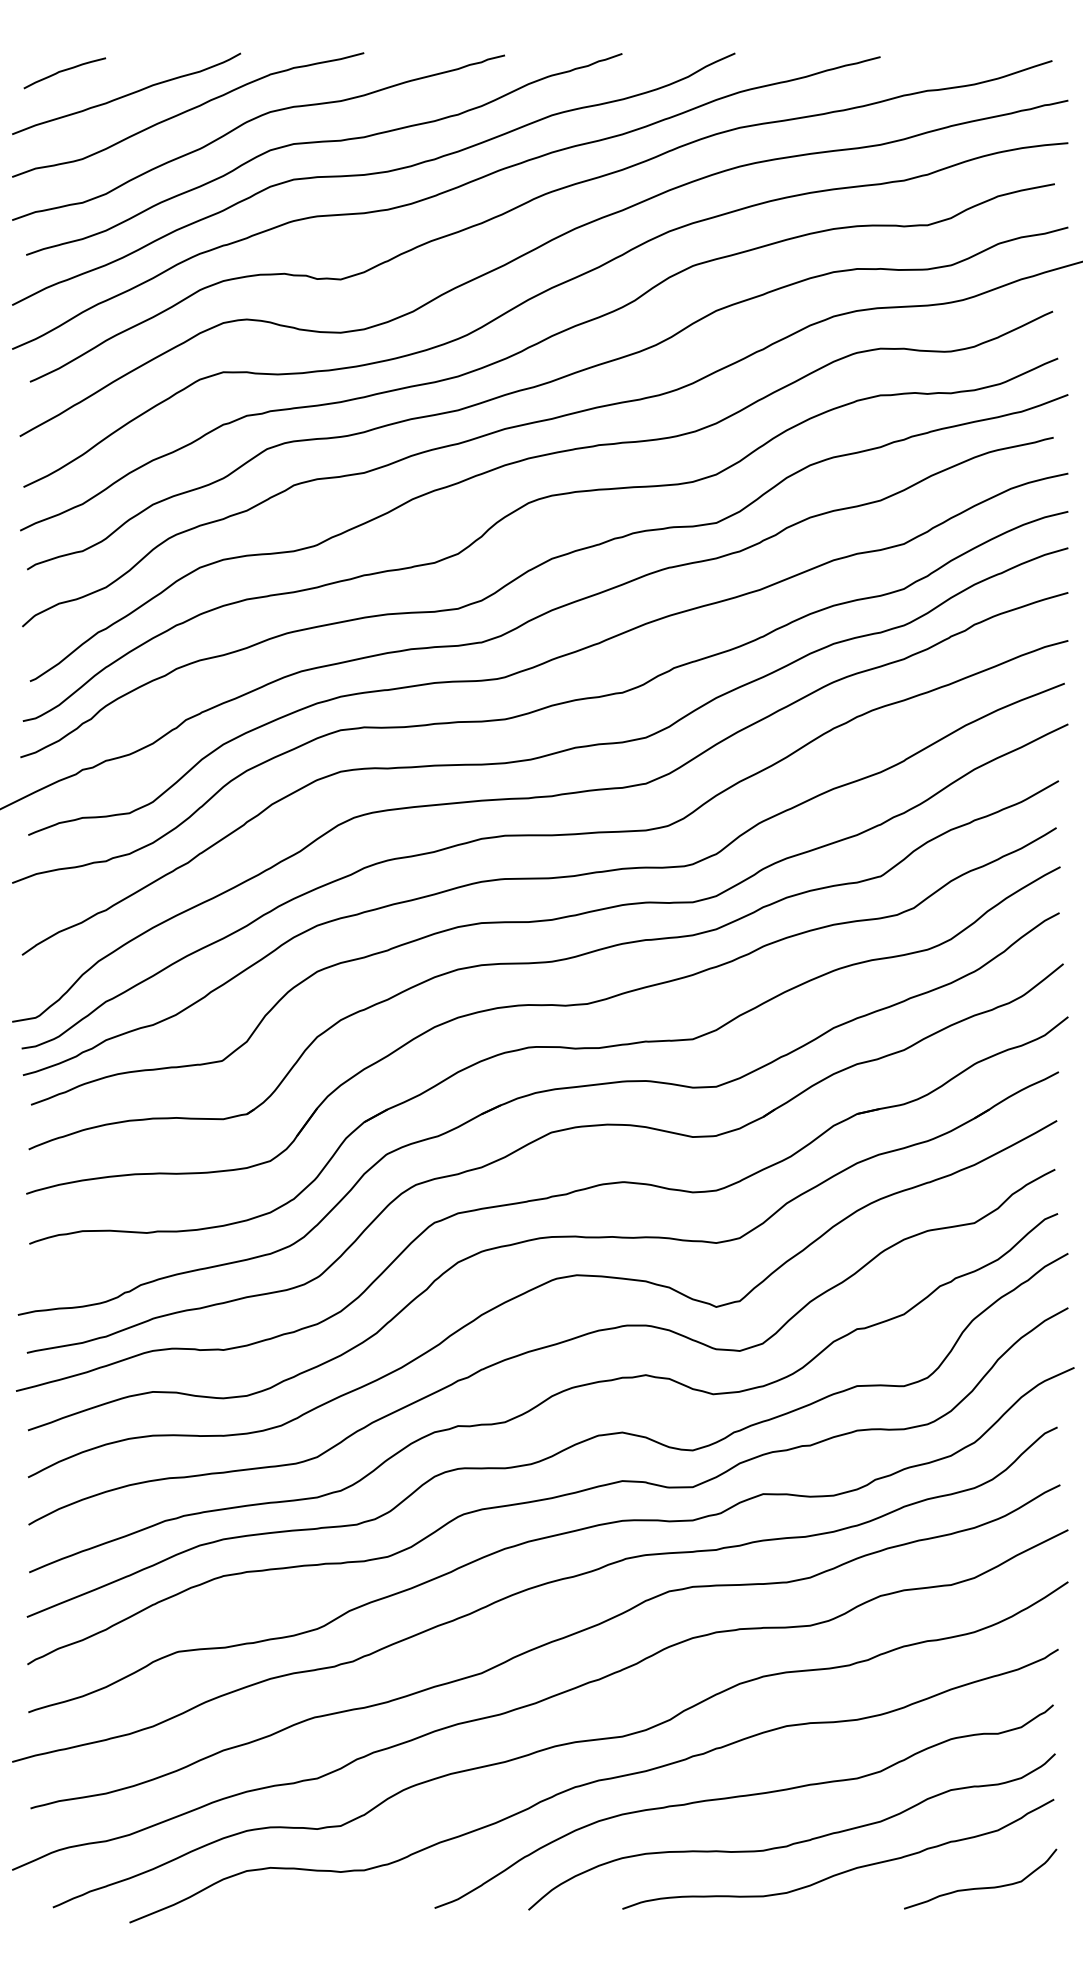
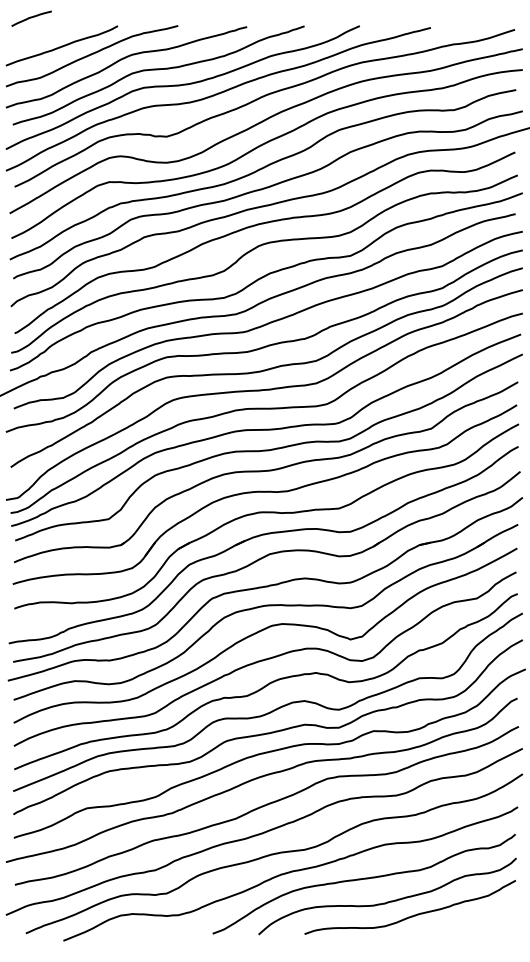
curve: (64, 72) -> (31, 18), moved
curve: (979, 1887) -> (479, 923), removed

